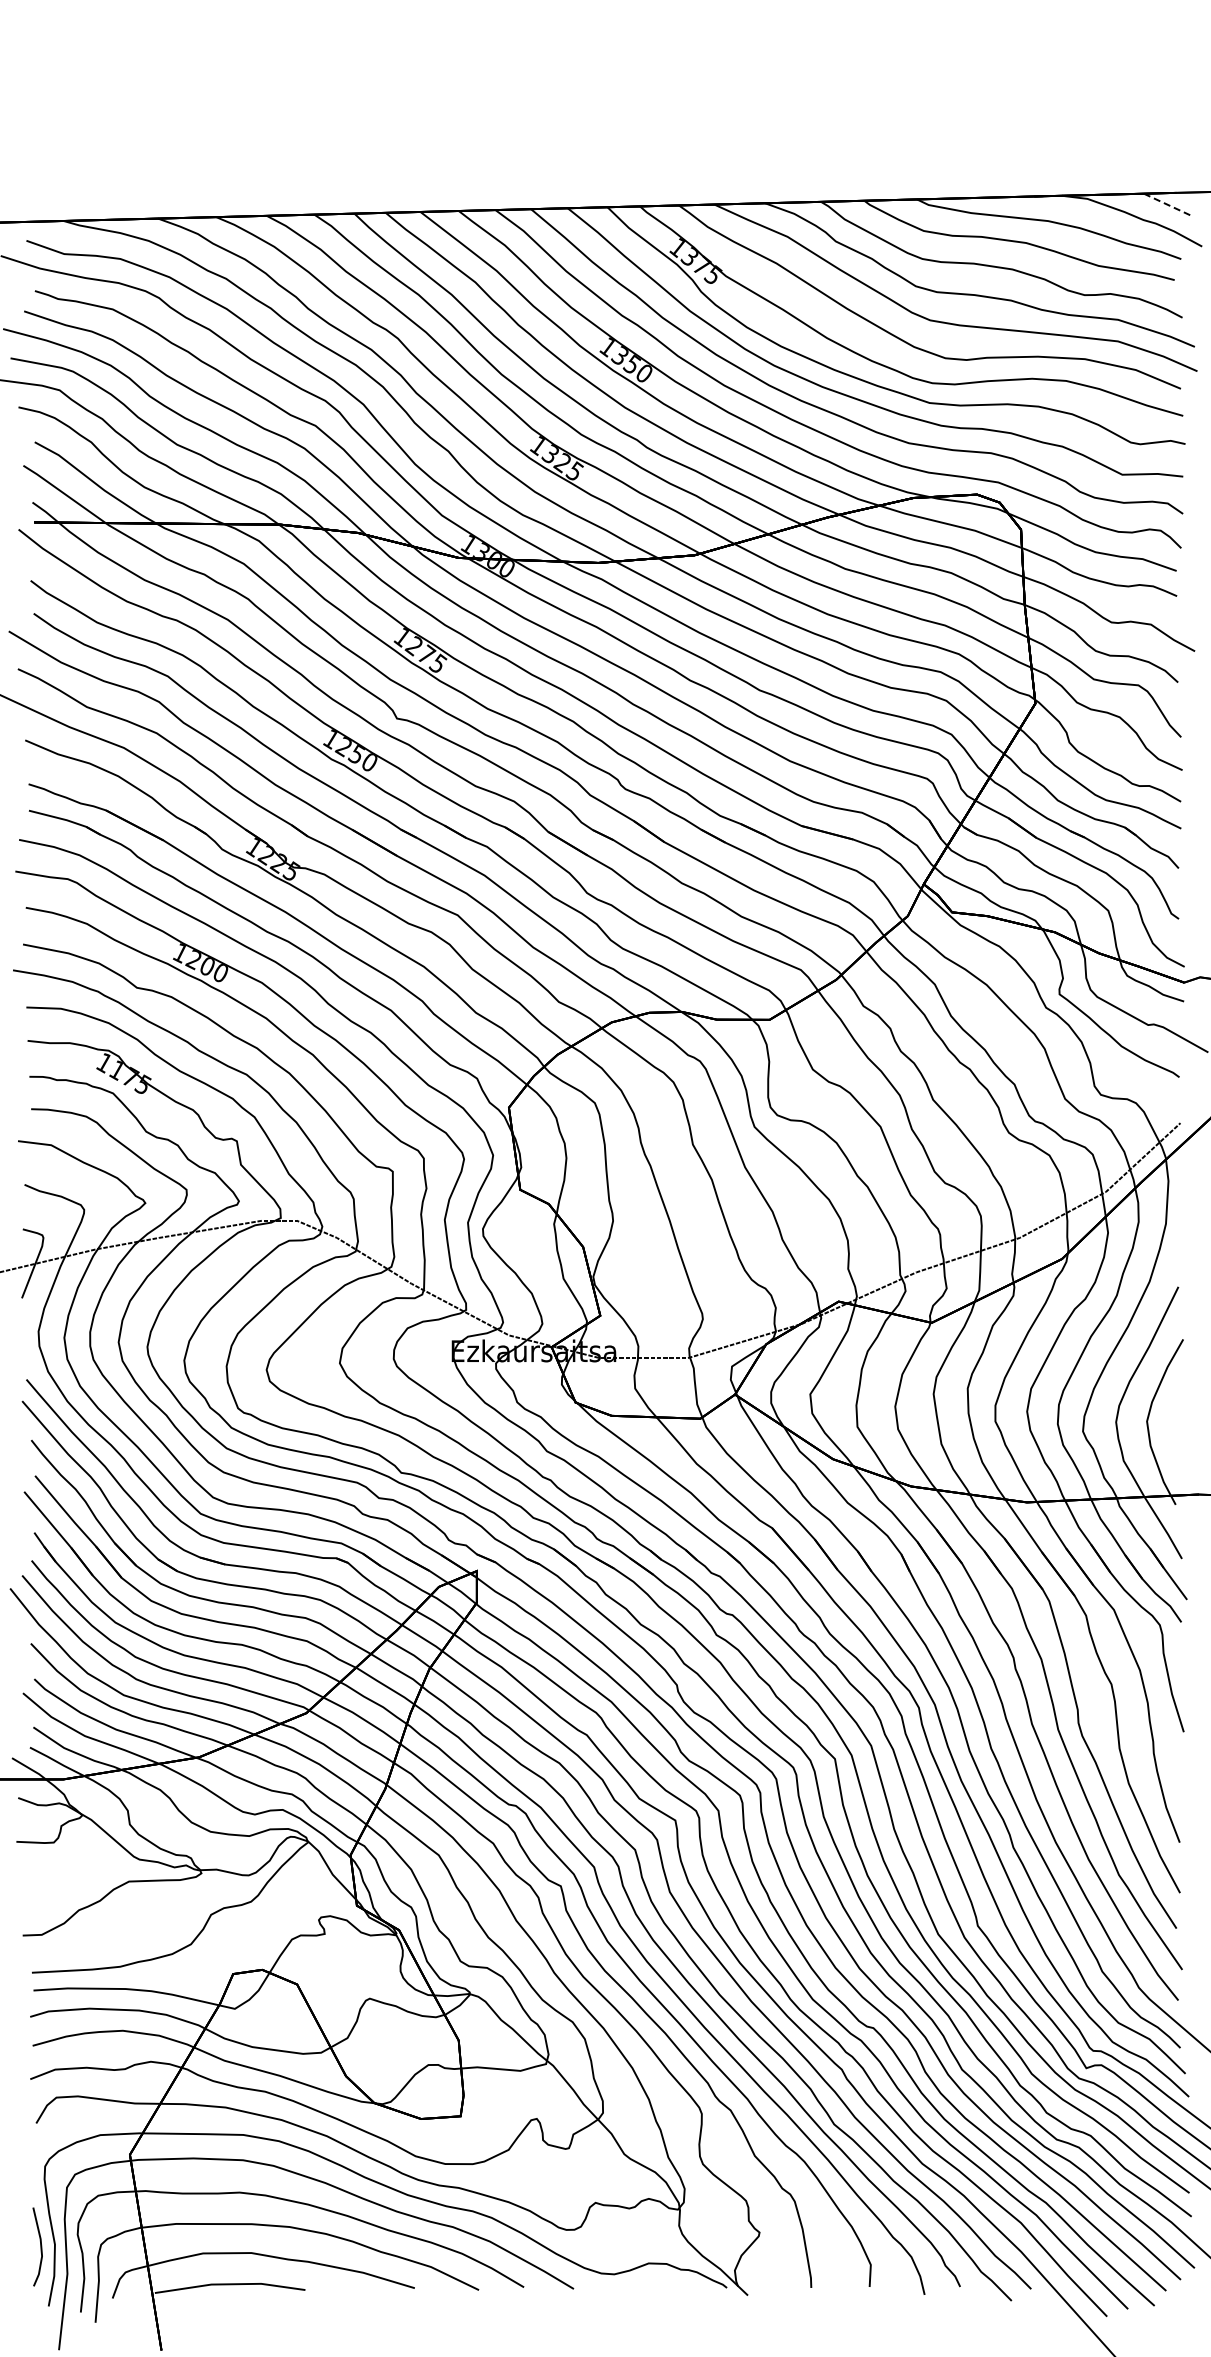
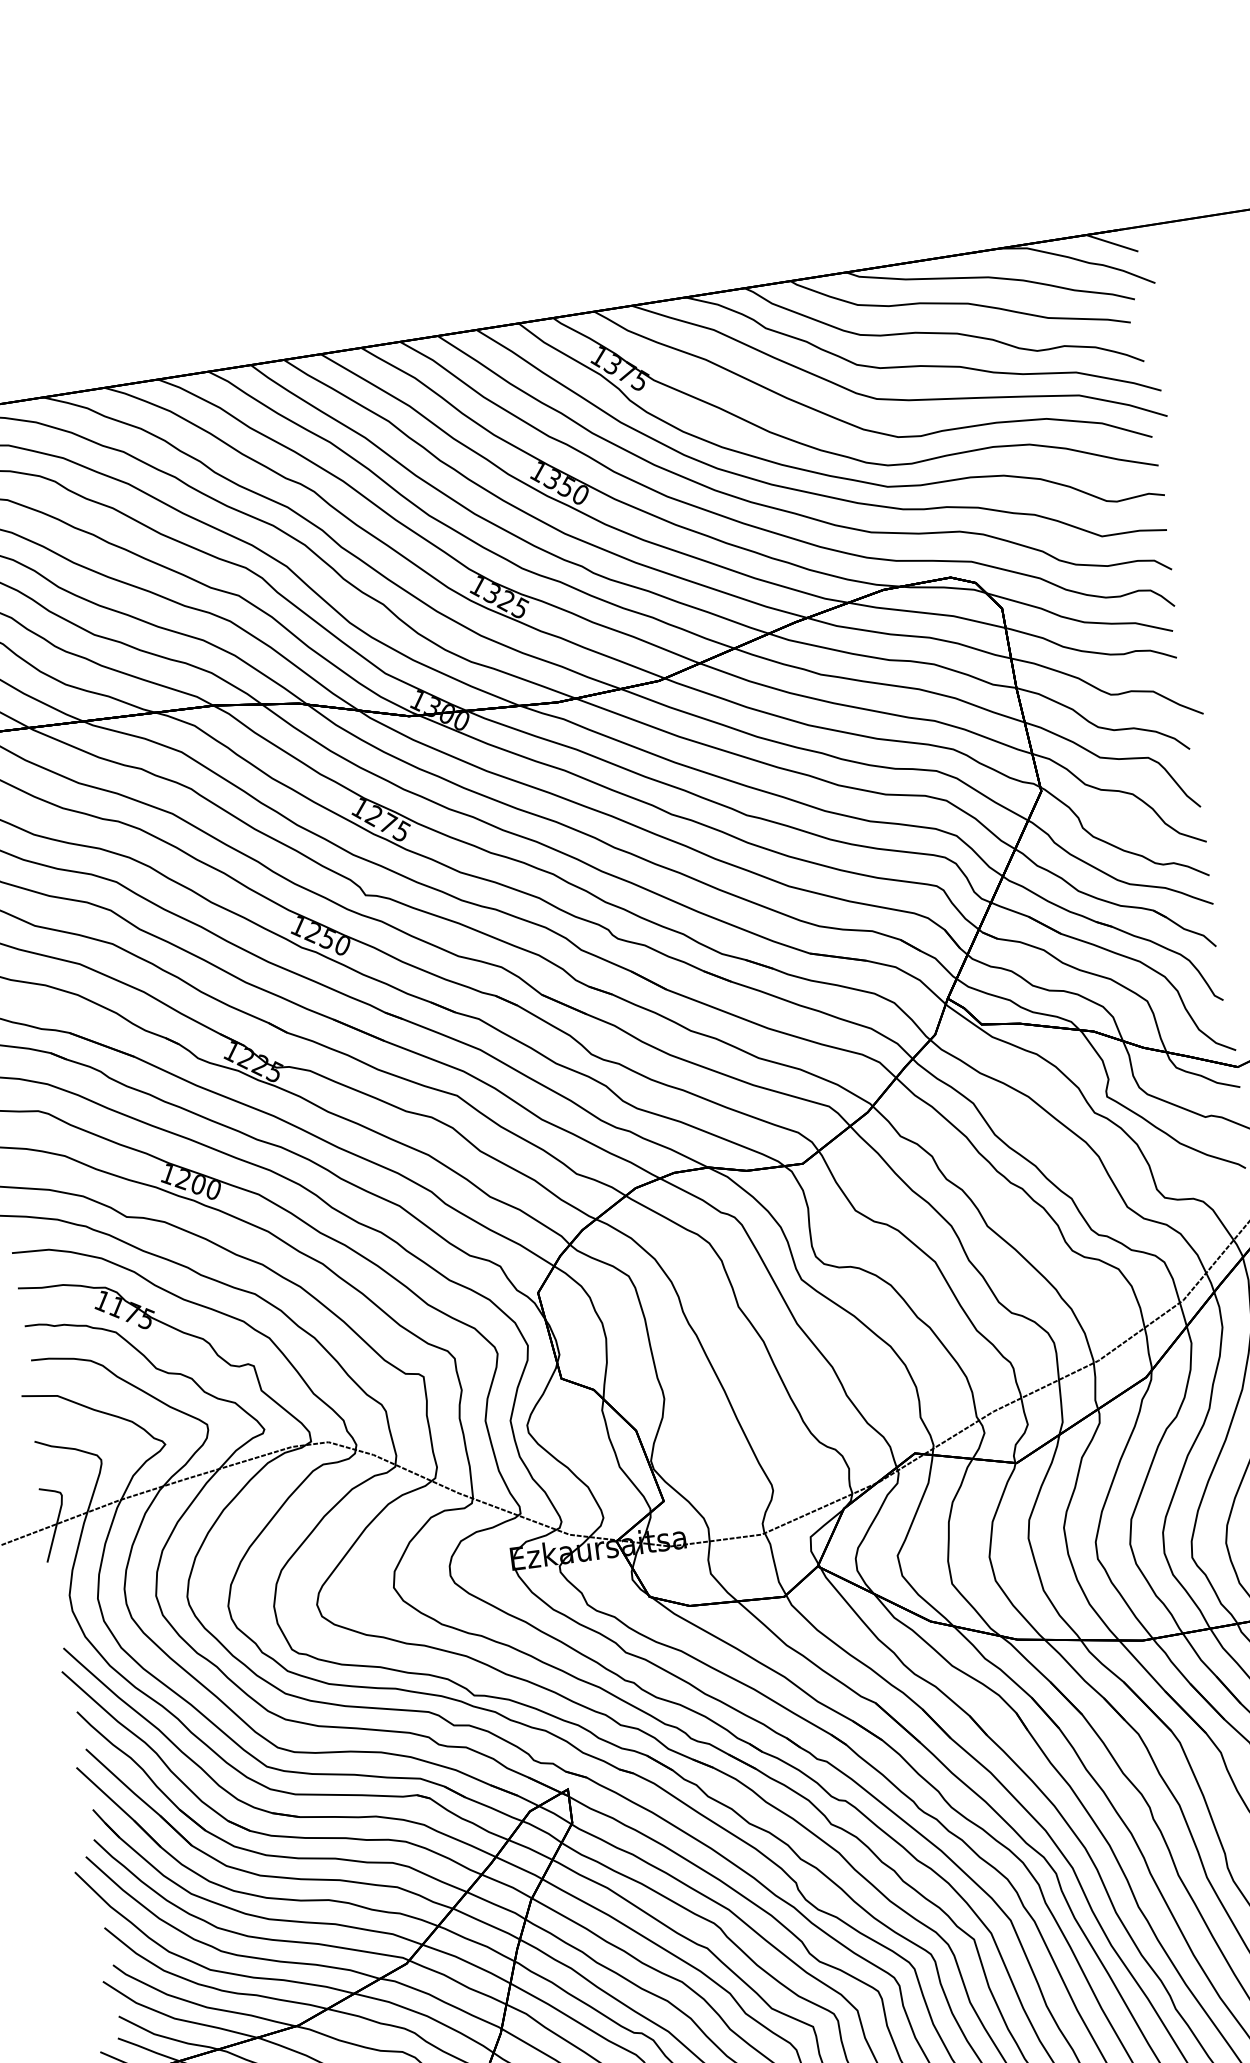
line: (1167, 204) -> (1112, 243), dashed -> solid

